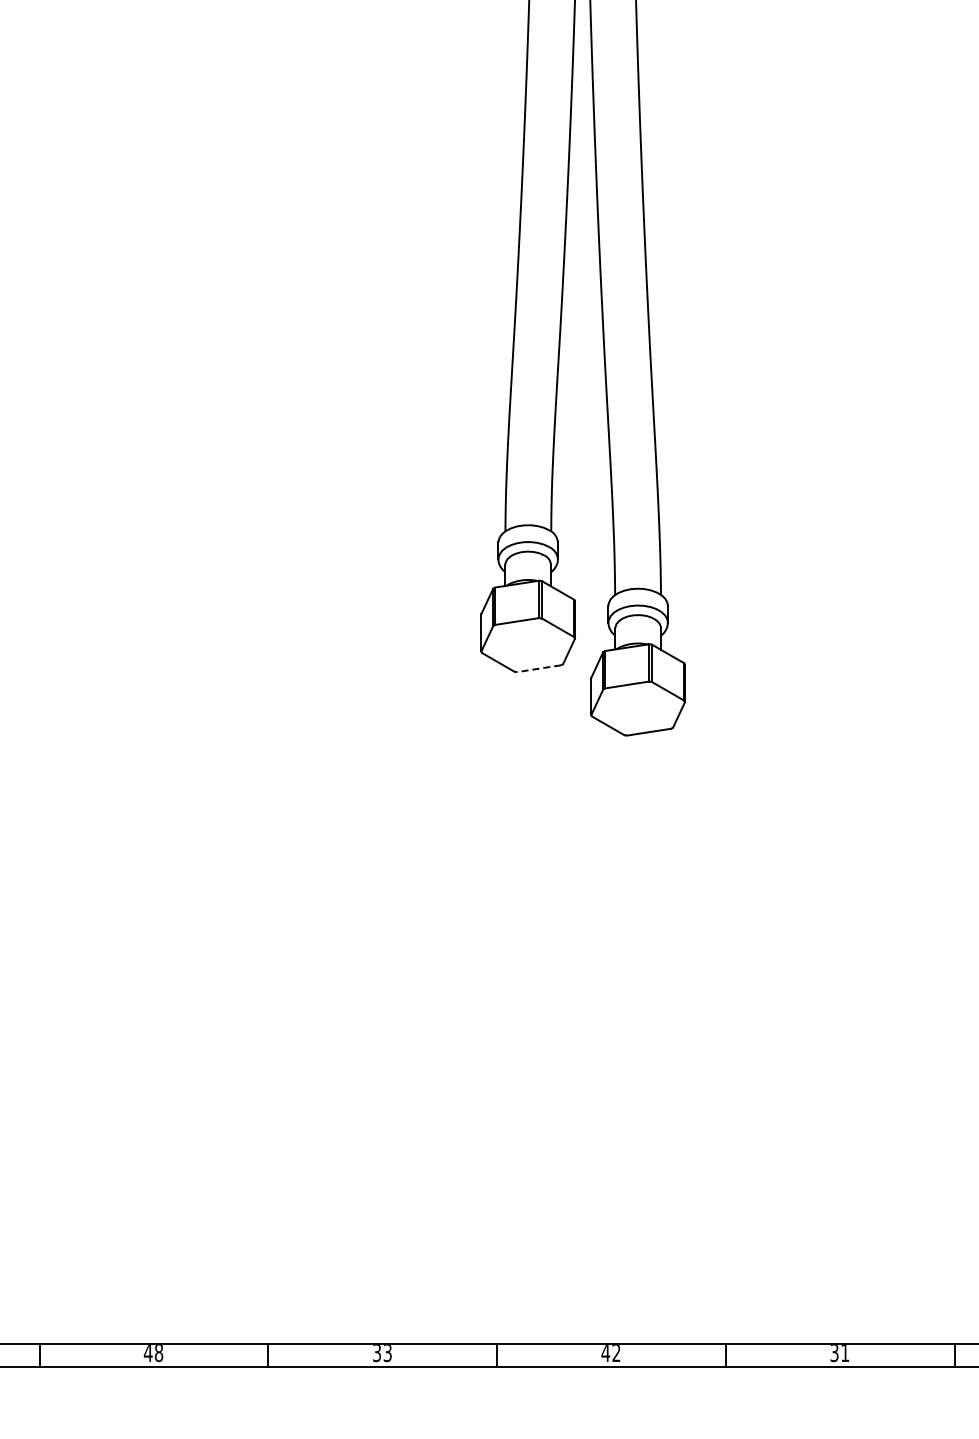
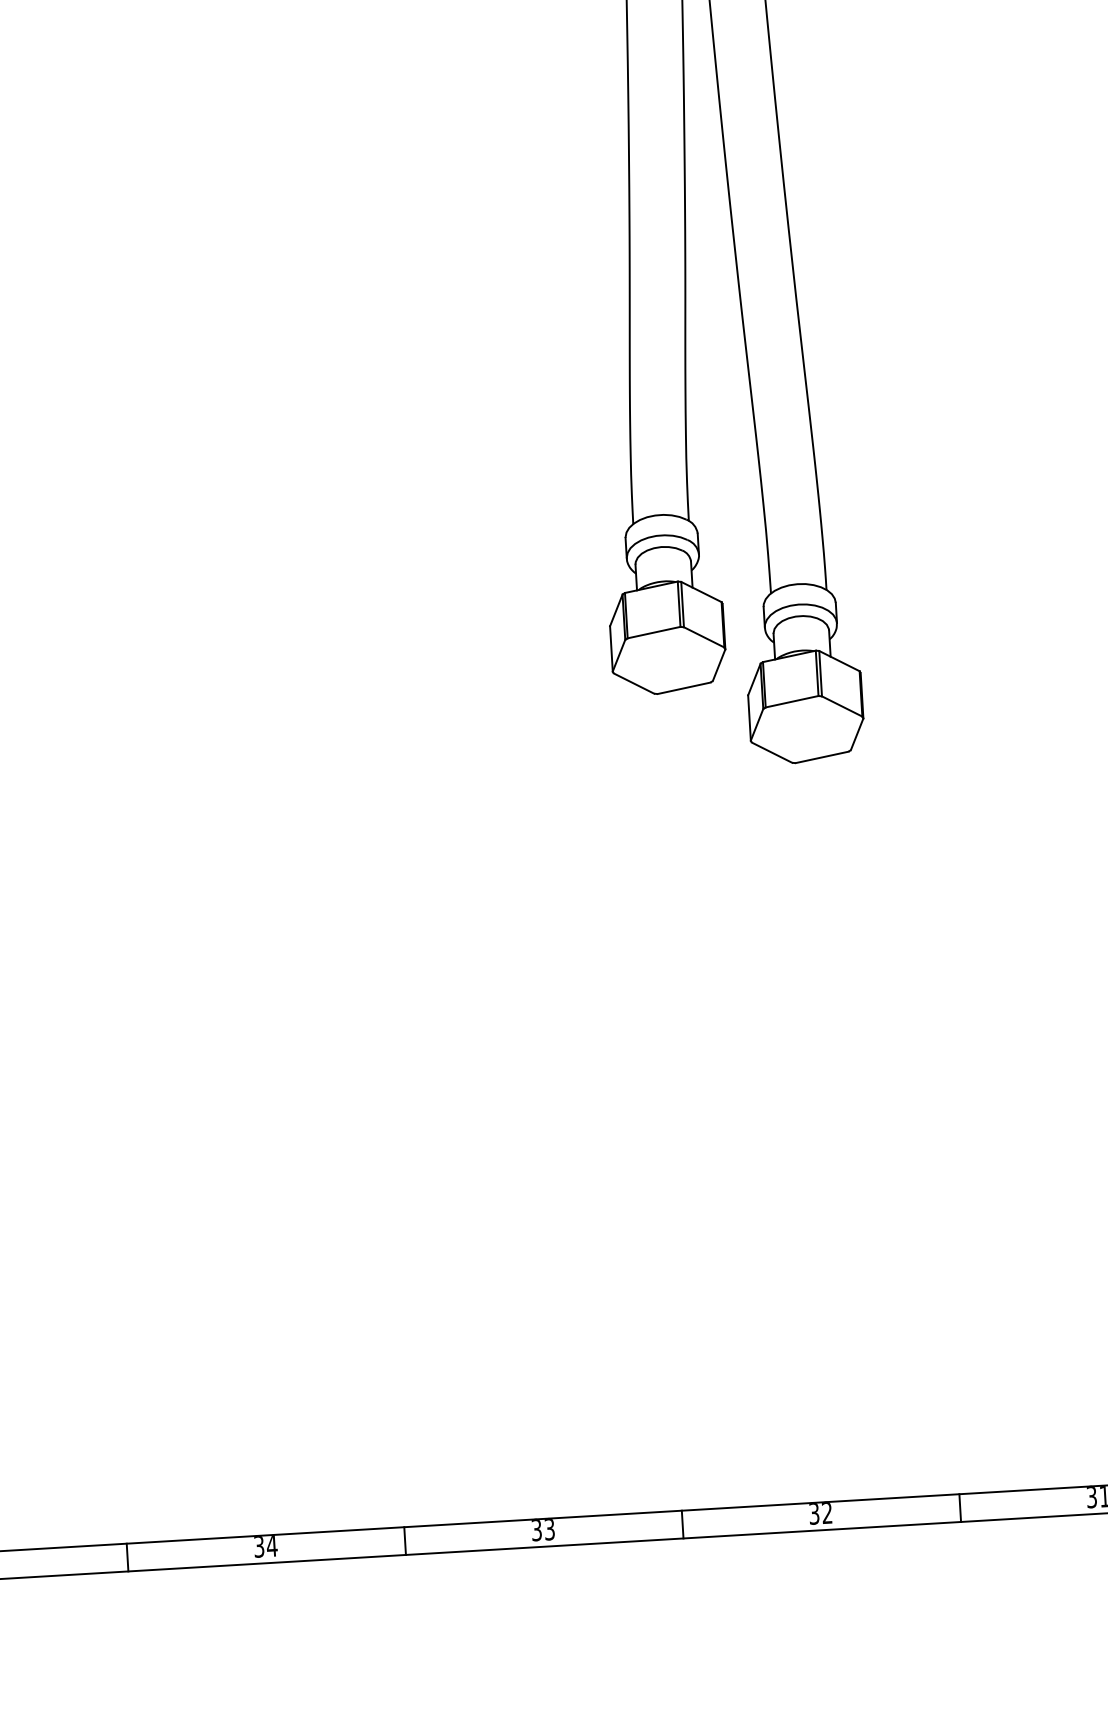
line: (538, 668) -> (683, 688), dashed -> solid
text: (153, 1353) -> (265, 1547), 48 -> 34
text: (605, 1353) -> (813, 1514), 42 -> 32

